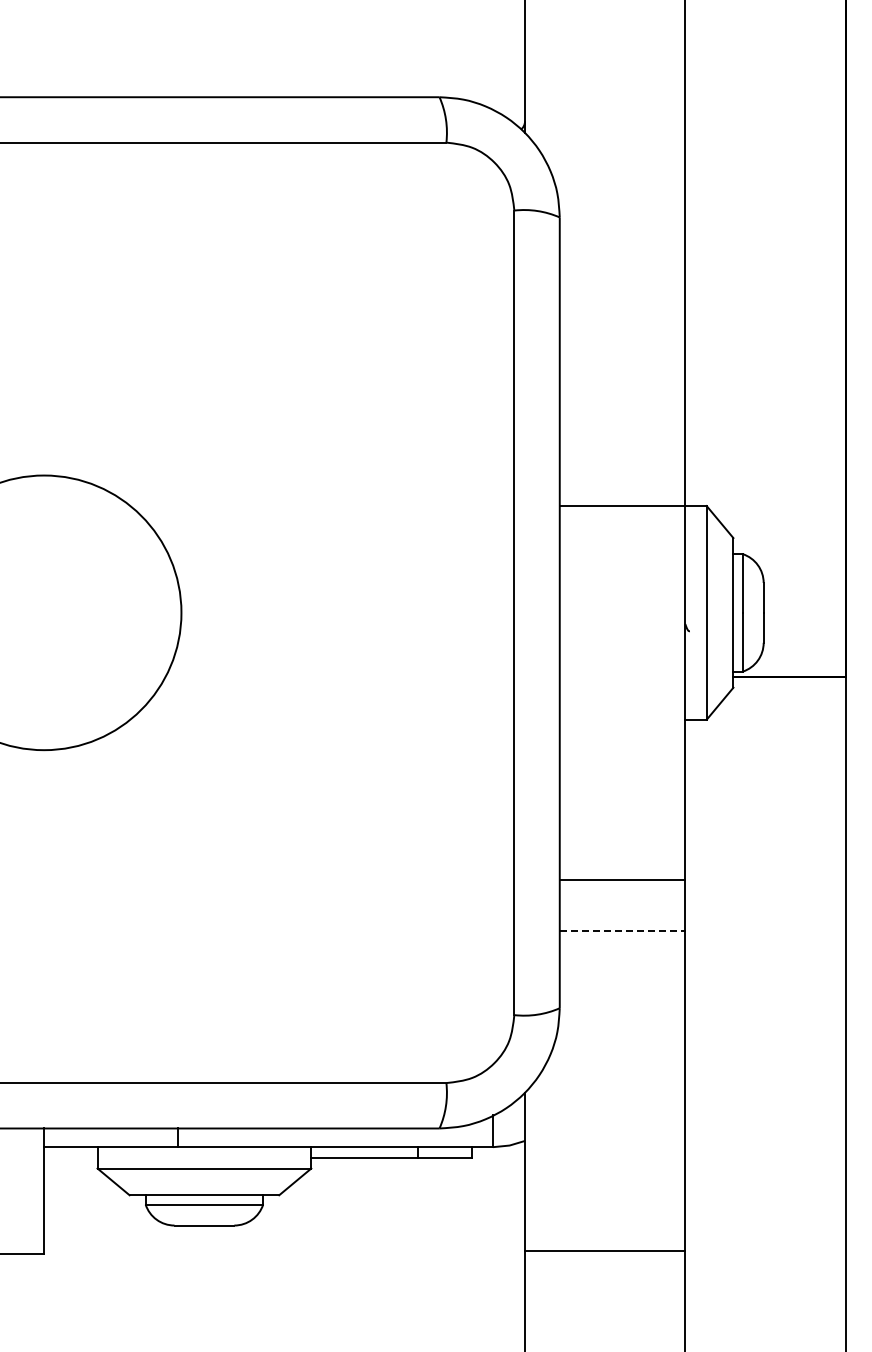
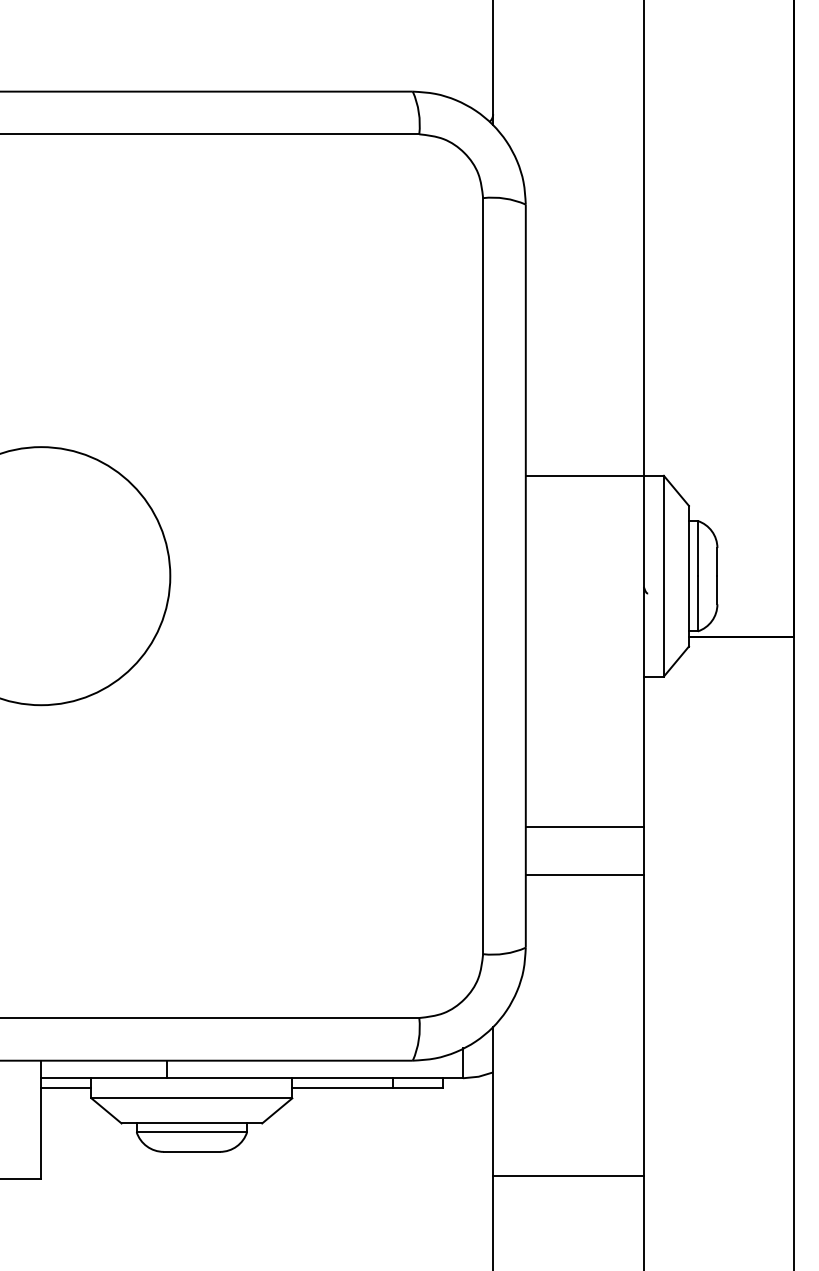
line: (622, 931) -> (584, 875), dashed -> solid
line: (70, 1157) -> (66, 1087), added

